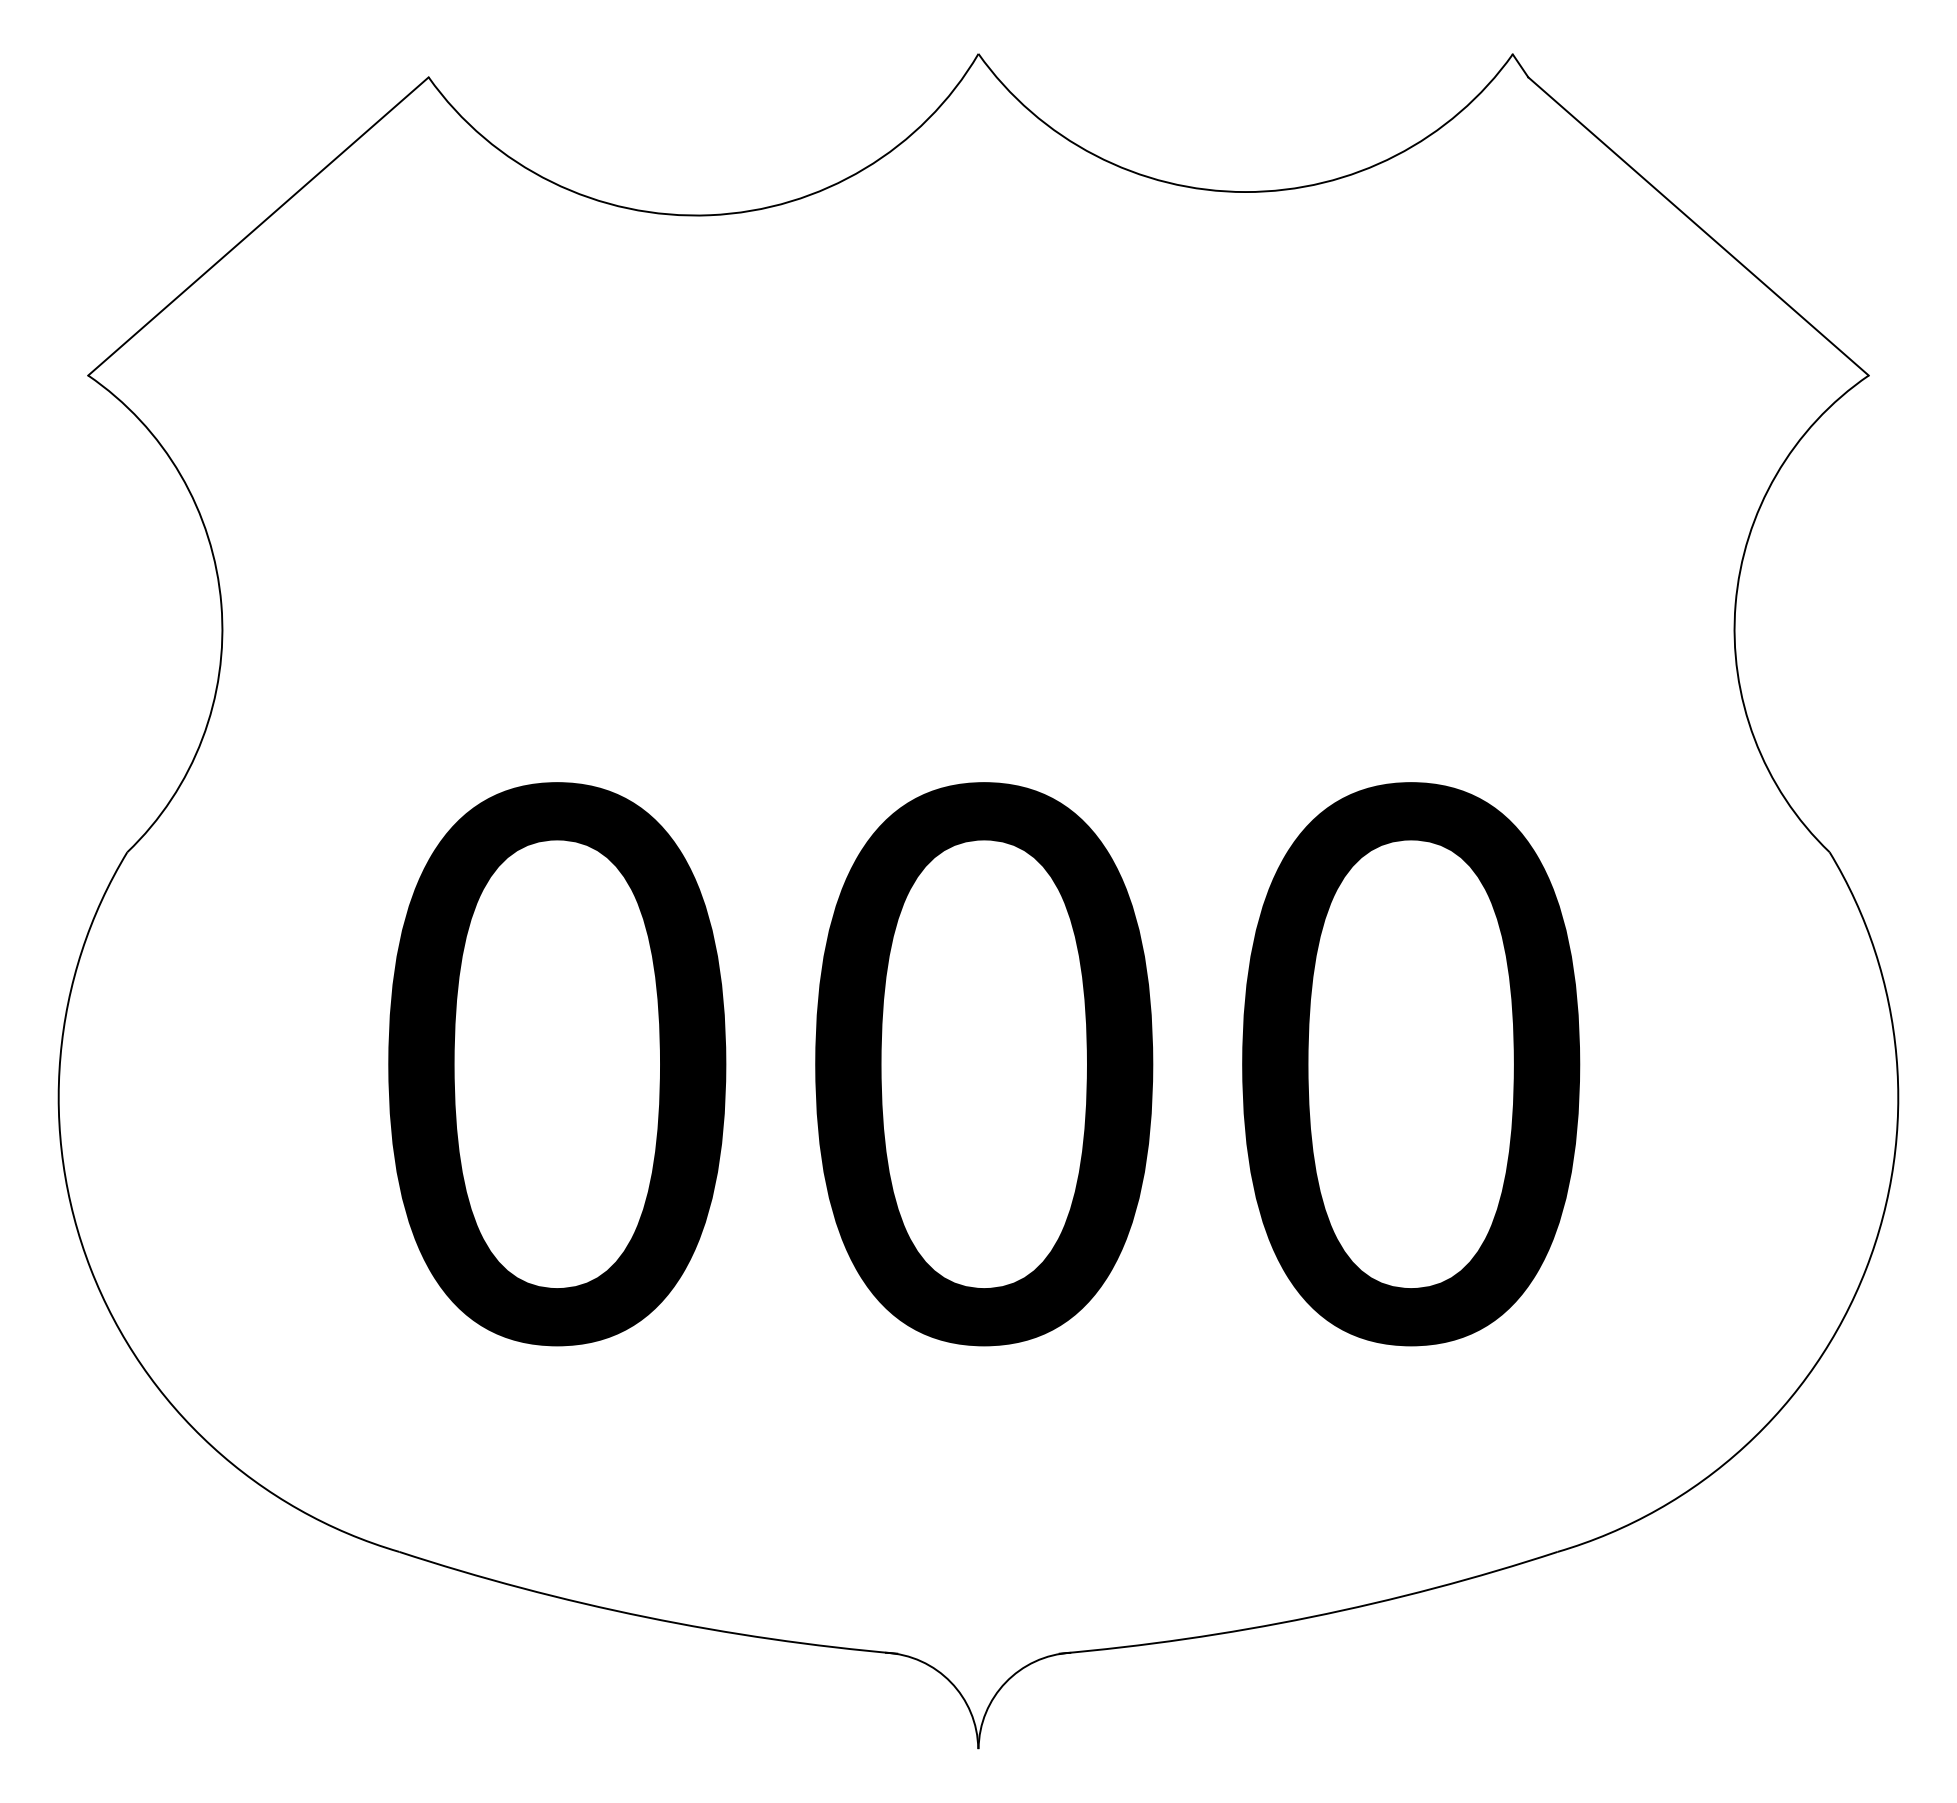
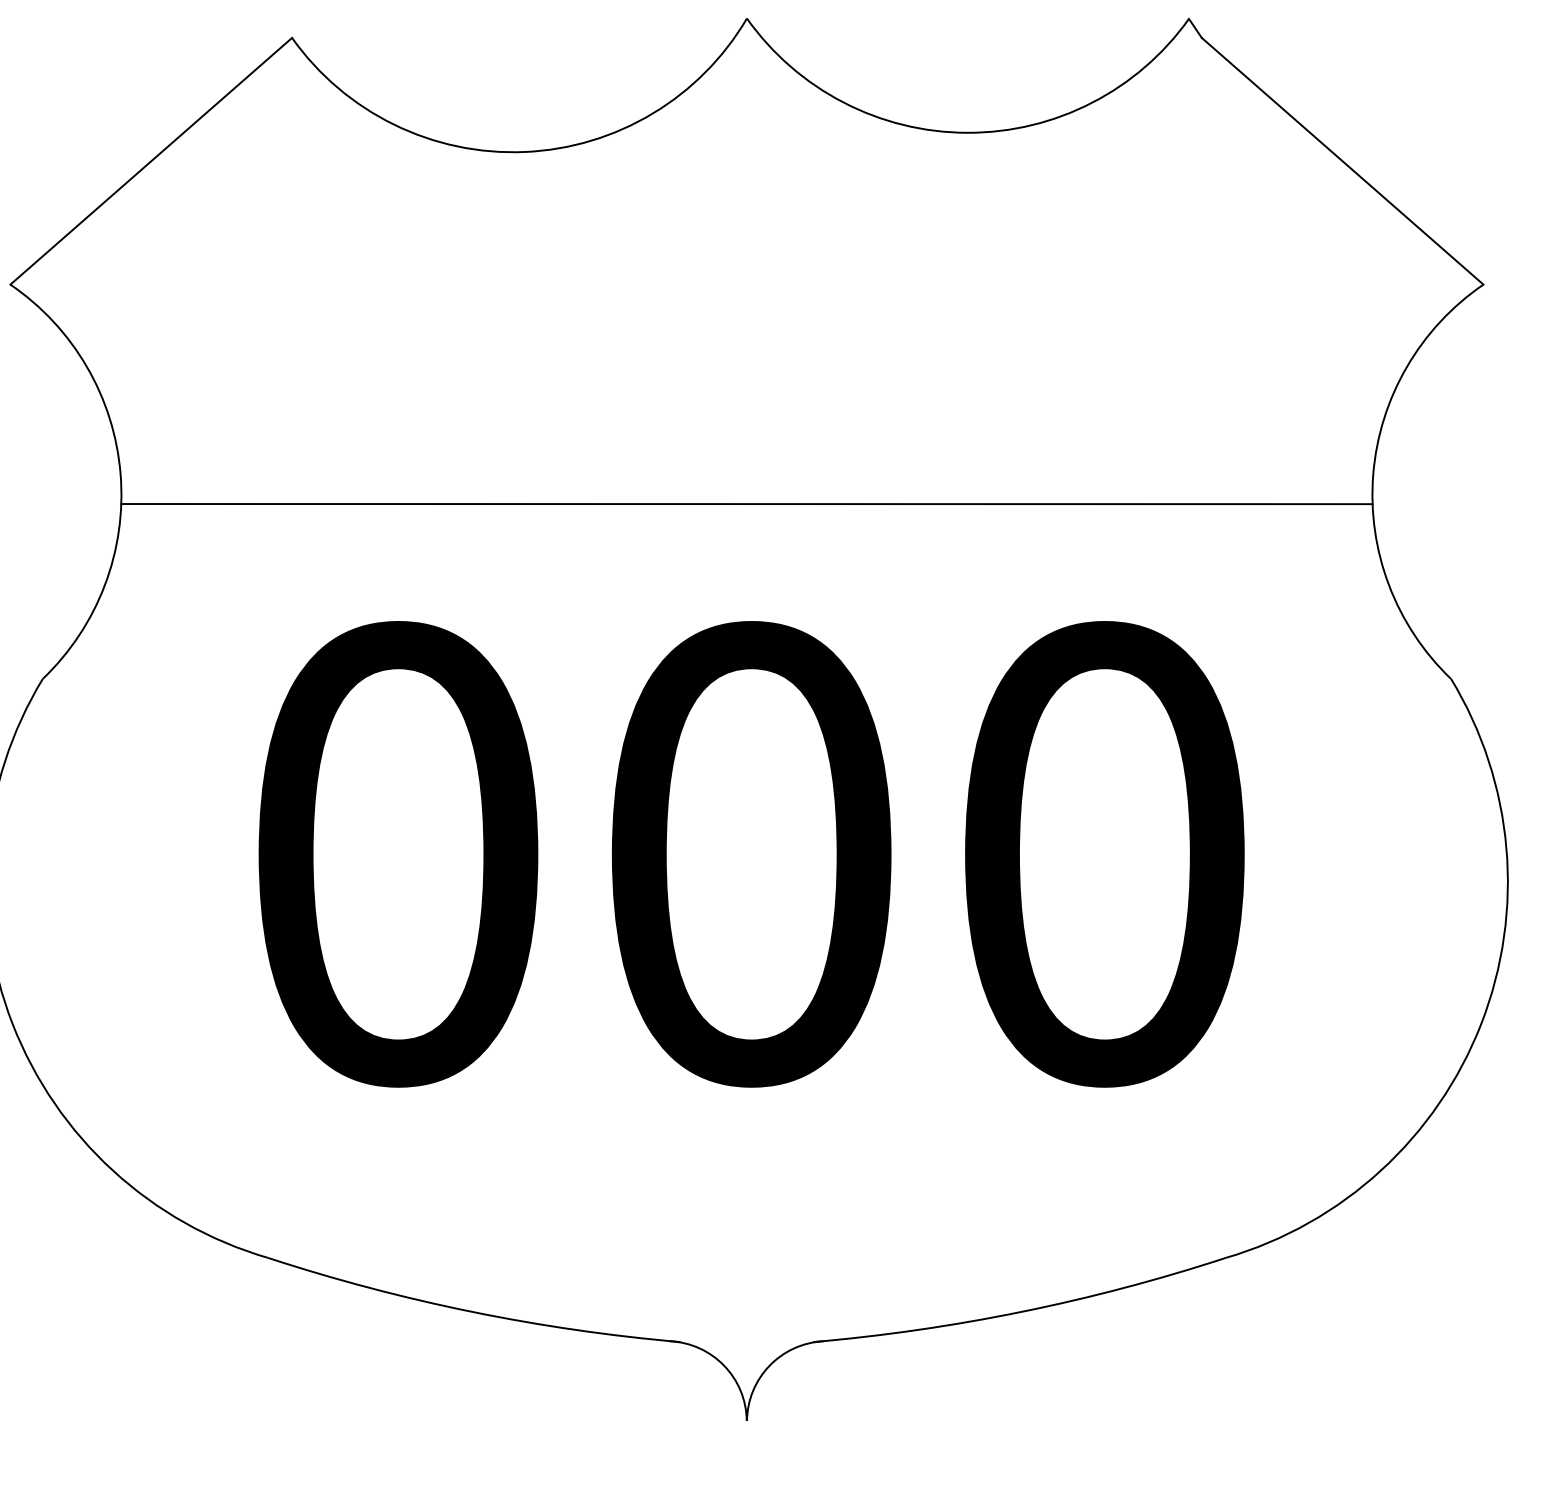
line: (978, 640) -> (746, 503), added

